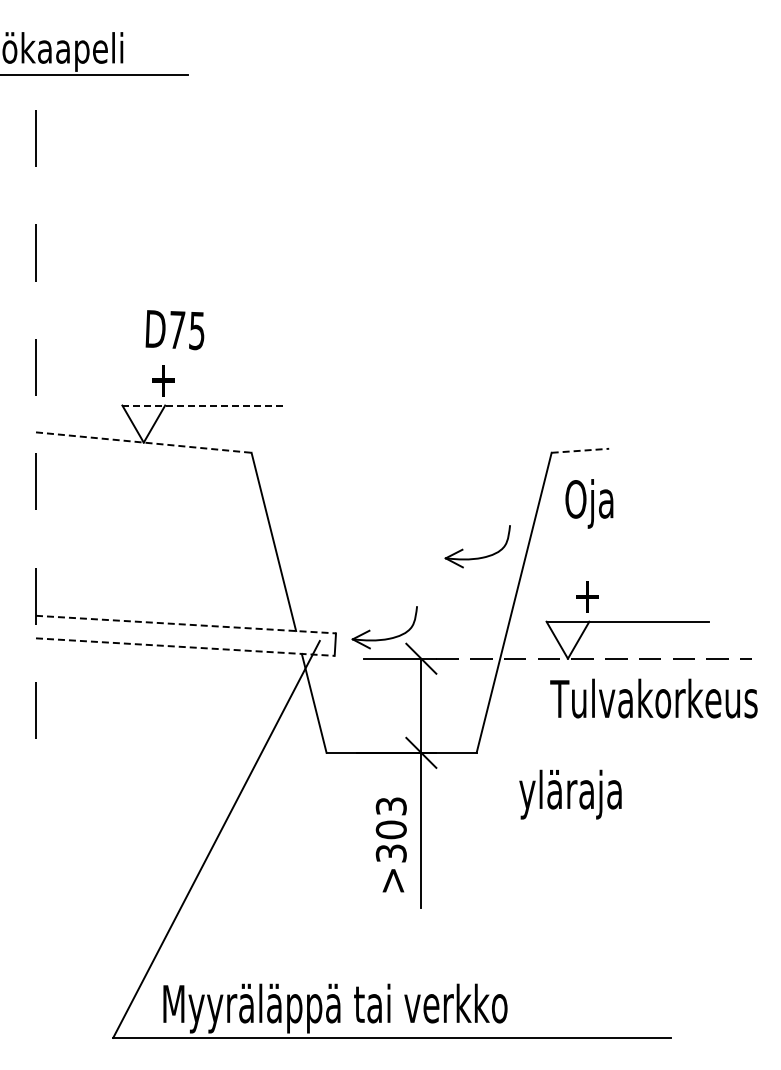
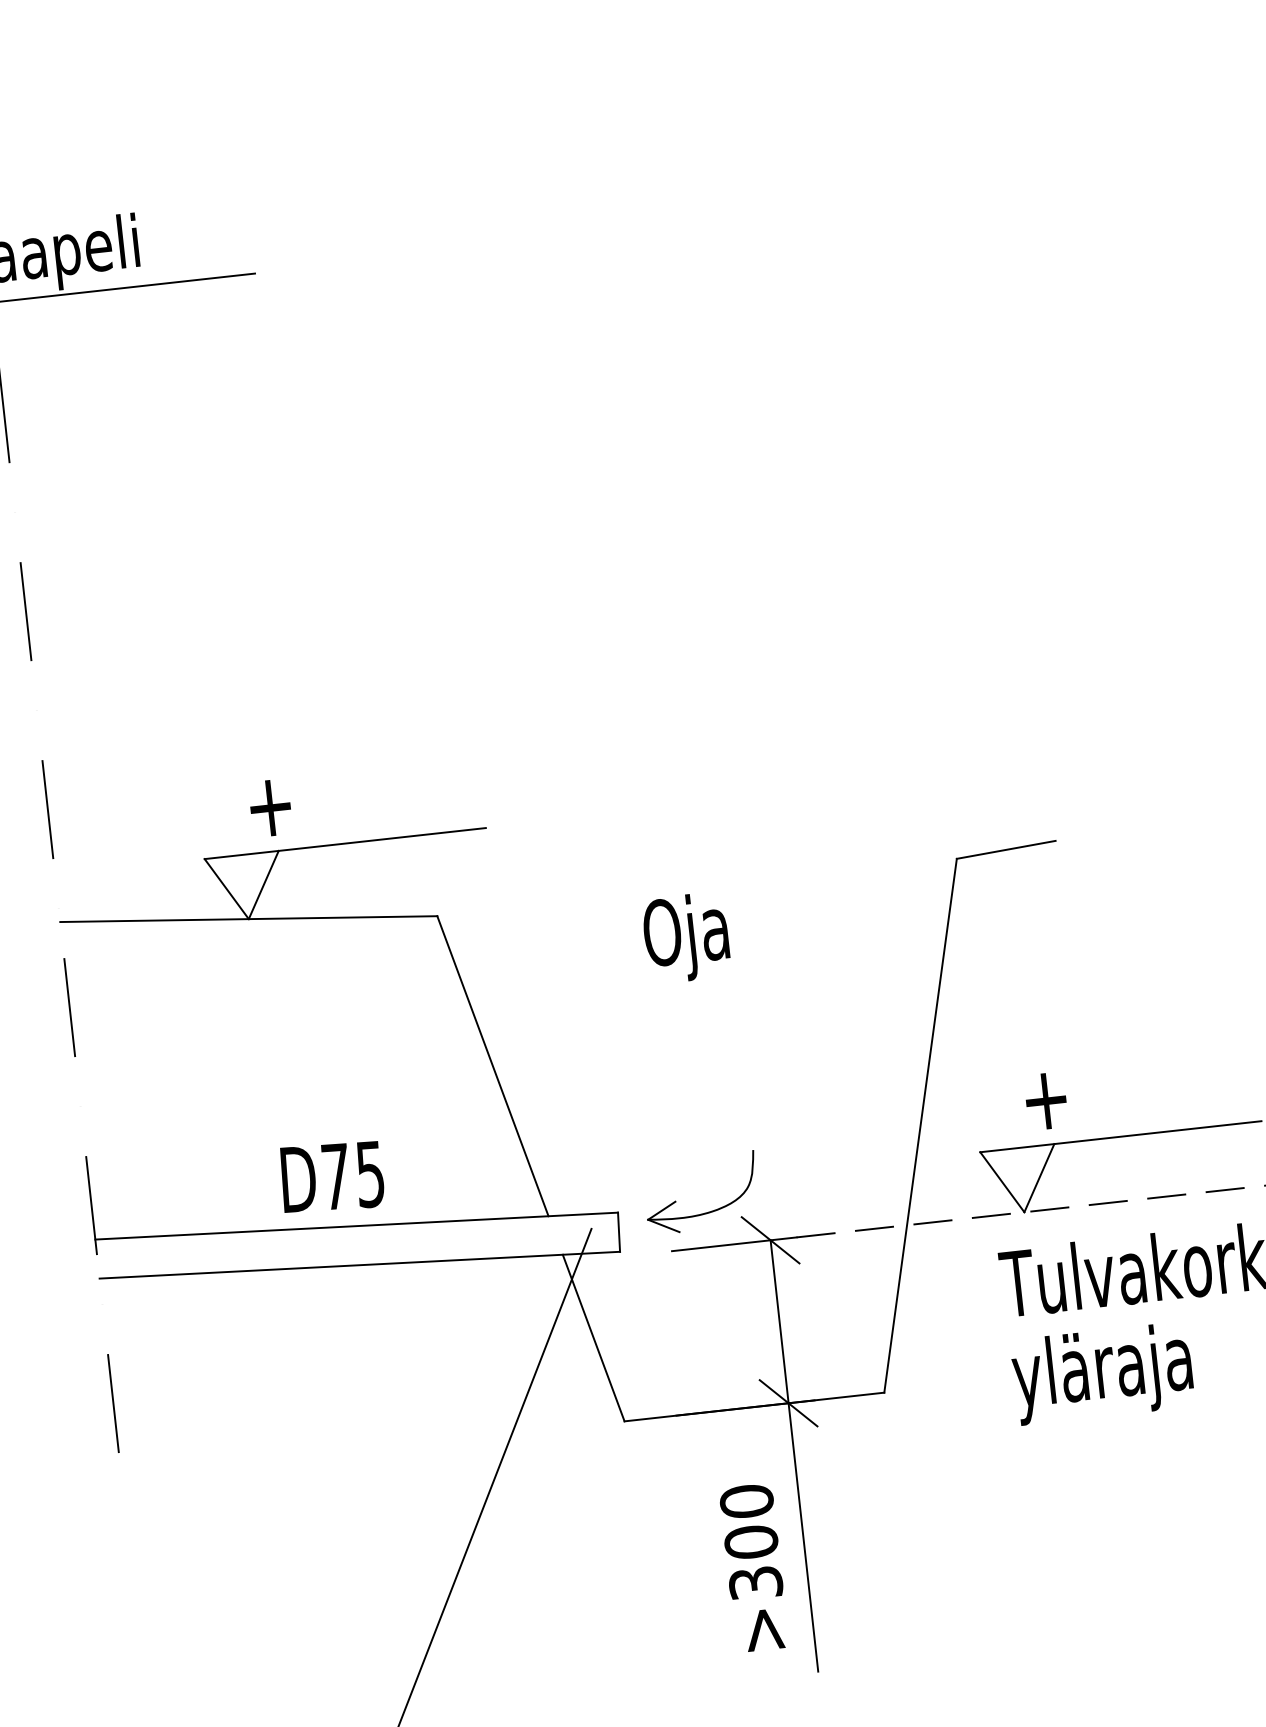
text: (174, 330) -> (331, 1177), moved
line: (204, 405) -> (346, 843), dashed -> solid
line: (144, 442) -> (250, 918), dashed -> solid
line: (580, 450) -> (1006, 849), dashed -> solid
text: (589, 503) -> (686, 937), moved
part: (477, 557) -> (848, 1054), removed
line: (186, 624) -> (357, 1225), dashed -> solid
line: (185, 647) -> (360, 1265), dashed -> solid
text: (570, 794) -> (1102, 1373), moved
text: (390, 806) -> (745, 1501), >303 -> >300

